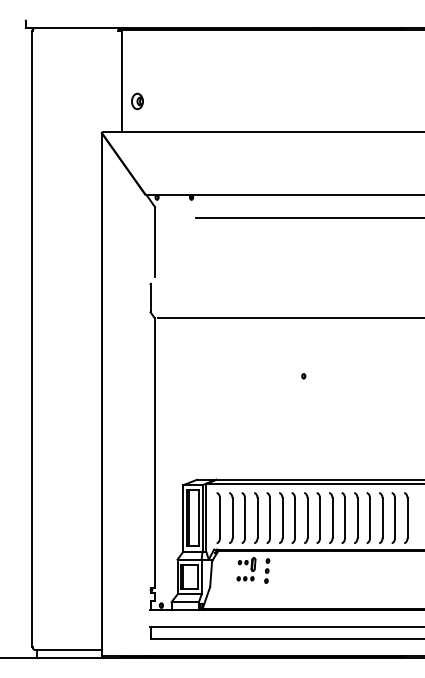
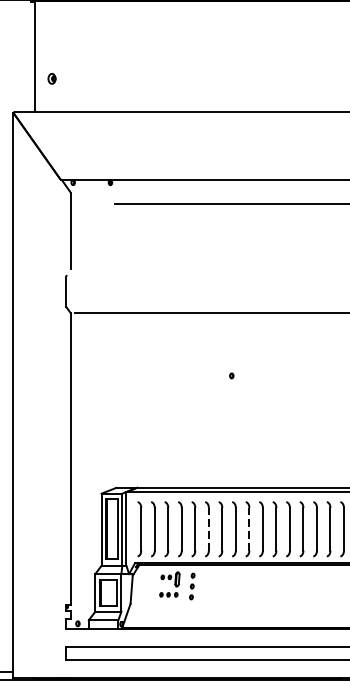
part: (137, 101) -> (52, 78), size x0.6
line: (282, 518) -> (208, 529), solid -> dashed
line: (320, 518) -> (249, 529), solid -> dashed

